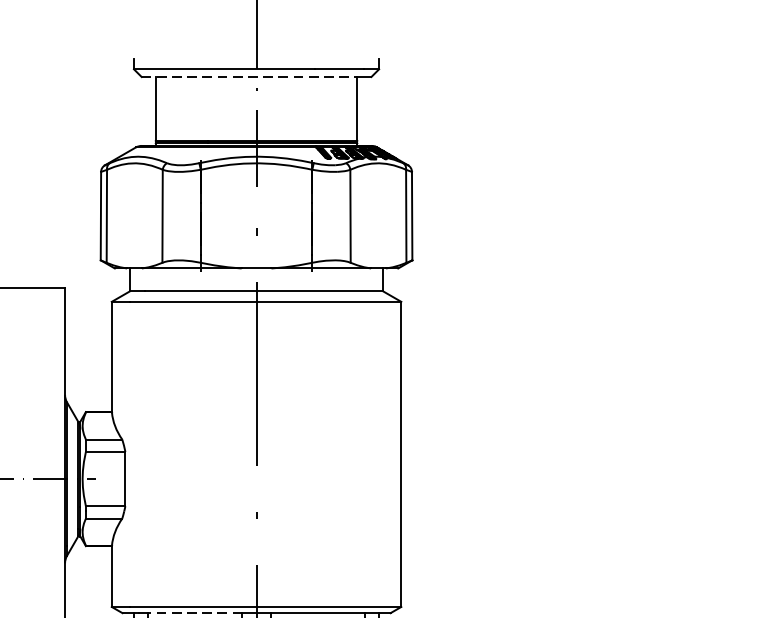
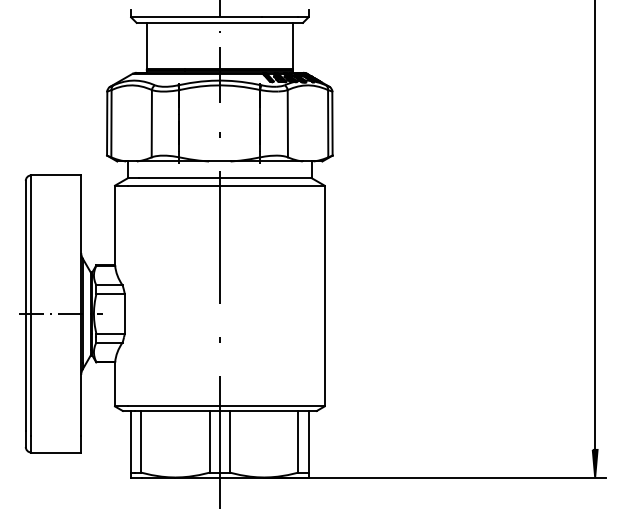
line: (250, 76) -> (215, 22), dashed -> solid
line: (193, 612) -> (174, 410), dashed -> solid

